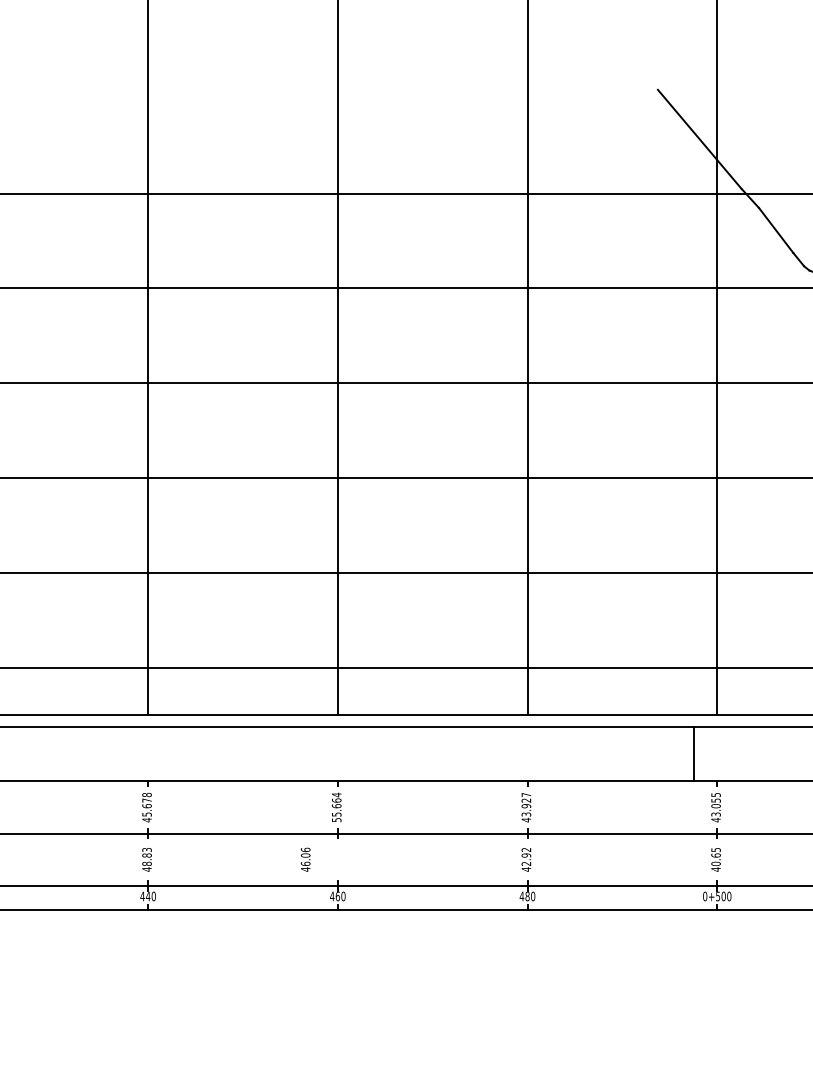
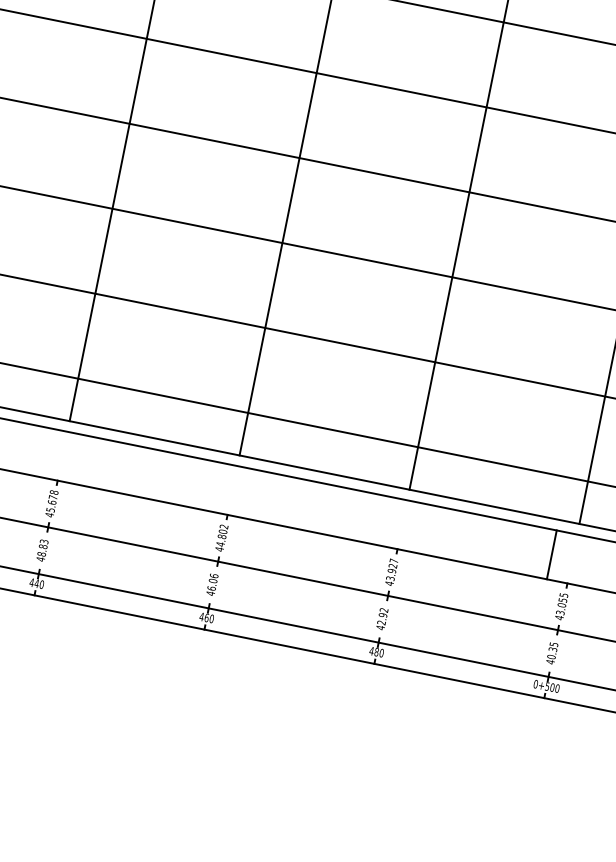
text: (336, 807) -> (221, 537), 55.664 -> 44.802
text: (715, 855) -> (552, 649), 40.65 -> 40.35
text: (305, 859) -> (212, 584), moved

